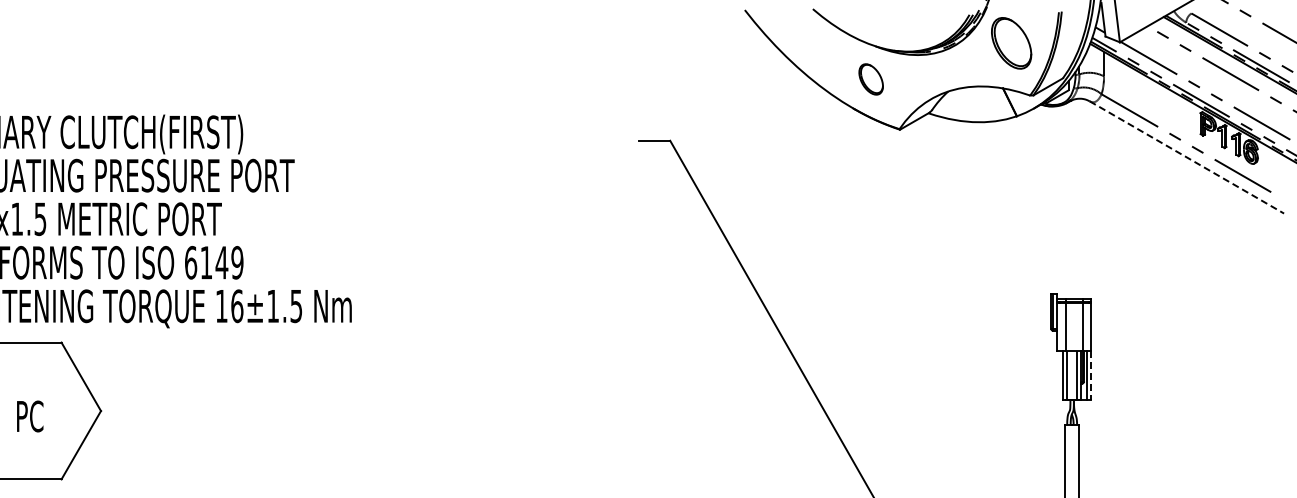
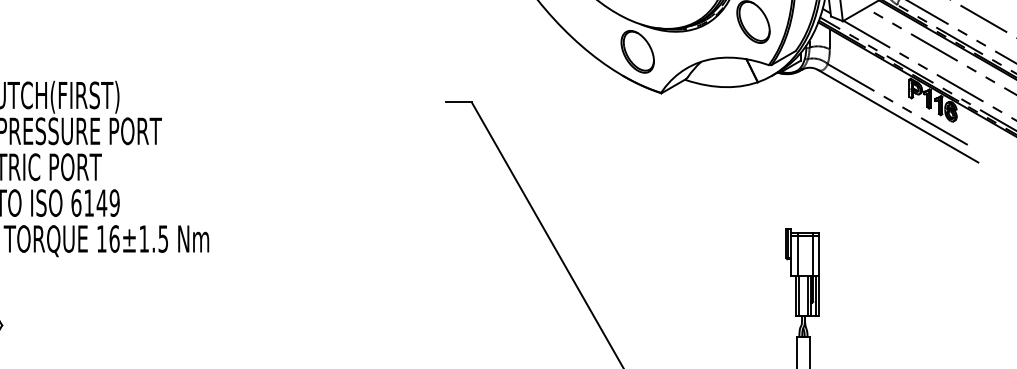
part: (870, 79) -> (637, 51), size x1.67
line: (1187, 157) -> (898, 116), dashed -> solid
line: (1091, 375) -> (819, 296), dashed -> solid

